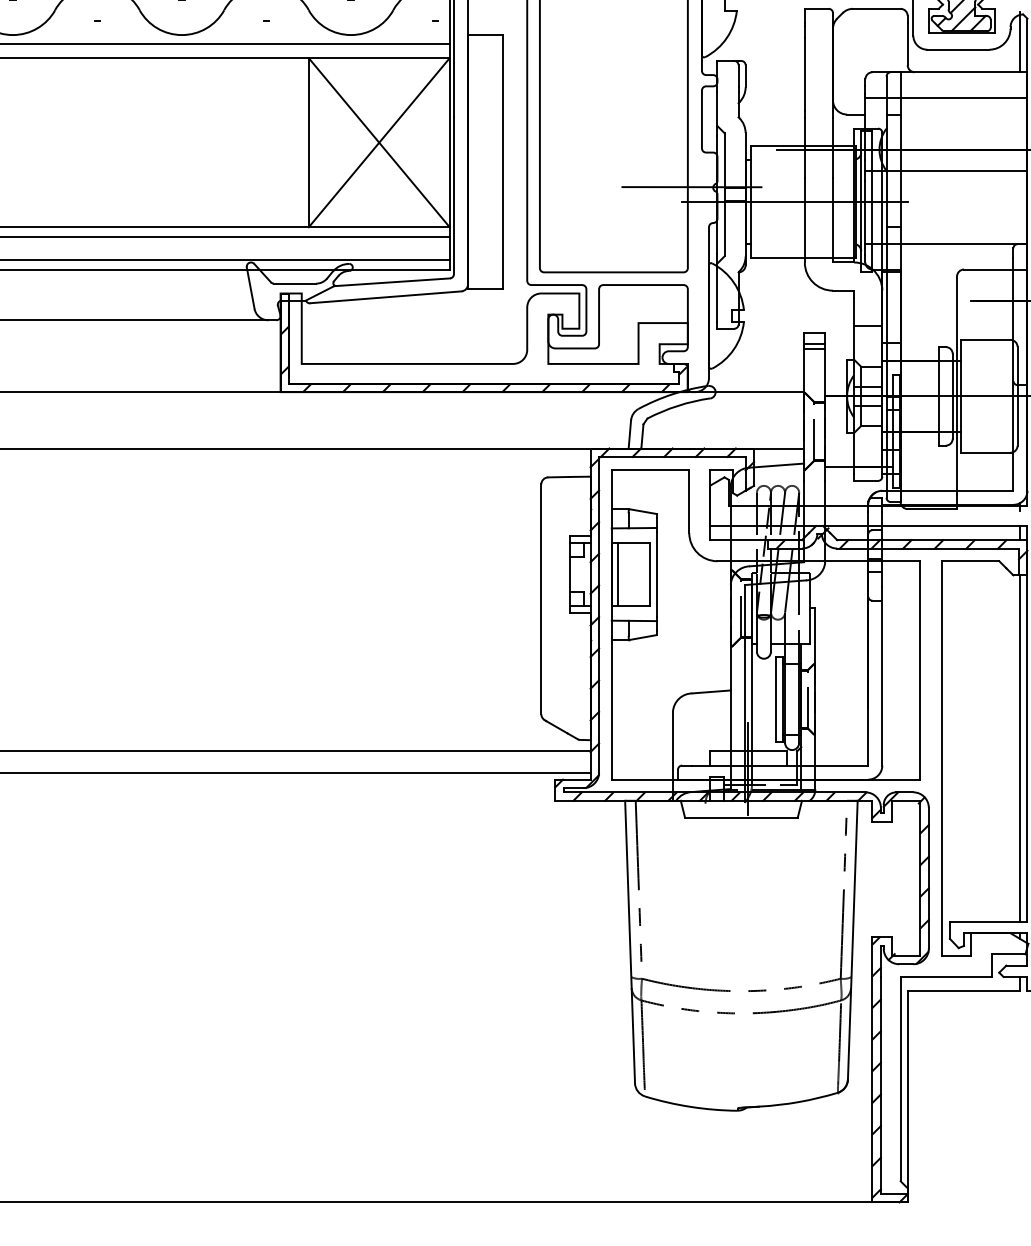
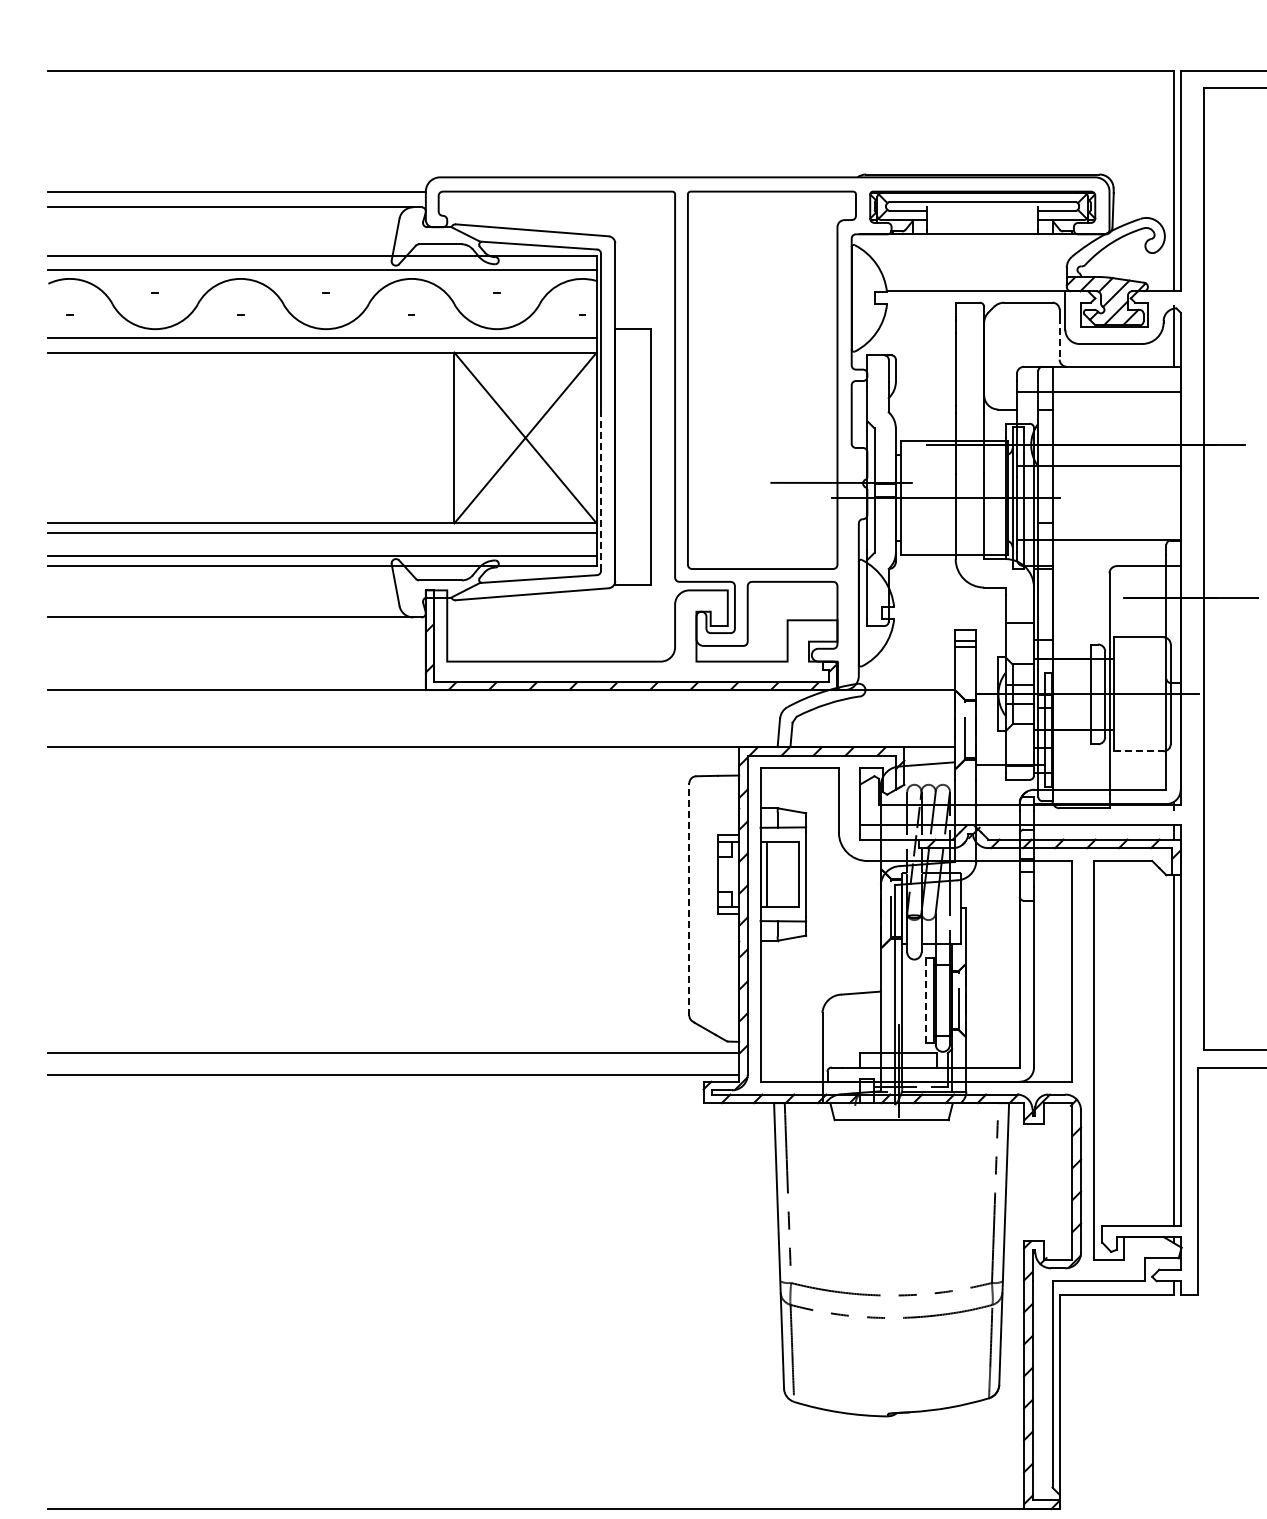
line: (907, 44) -> (1059, 338), solid -> dashed
line: (454, 195) -> (601, 491), solid -> dashed
line: (985, 452) -> (1138, 751), solid -> dashed
line: (541, 598) -> (689, 898), solid -> dashed
line: (775, 699) -> (926, 1000), solid -> dashed

